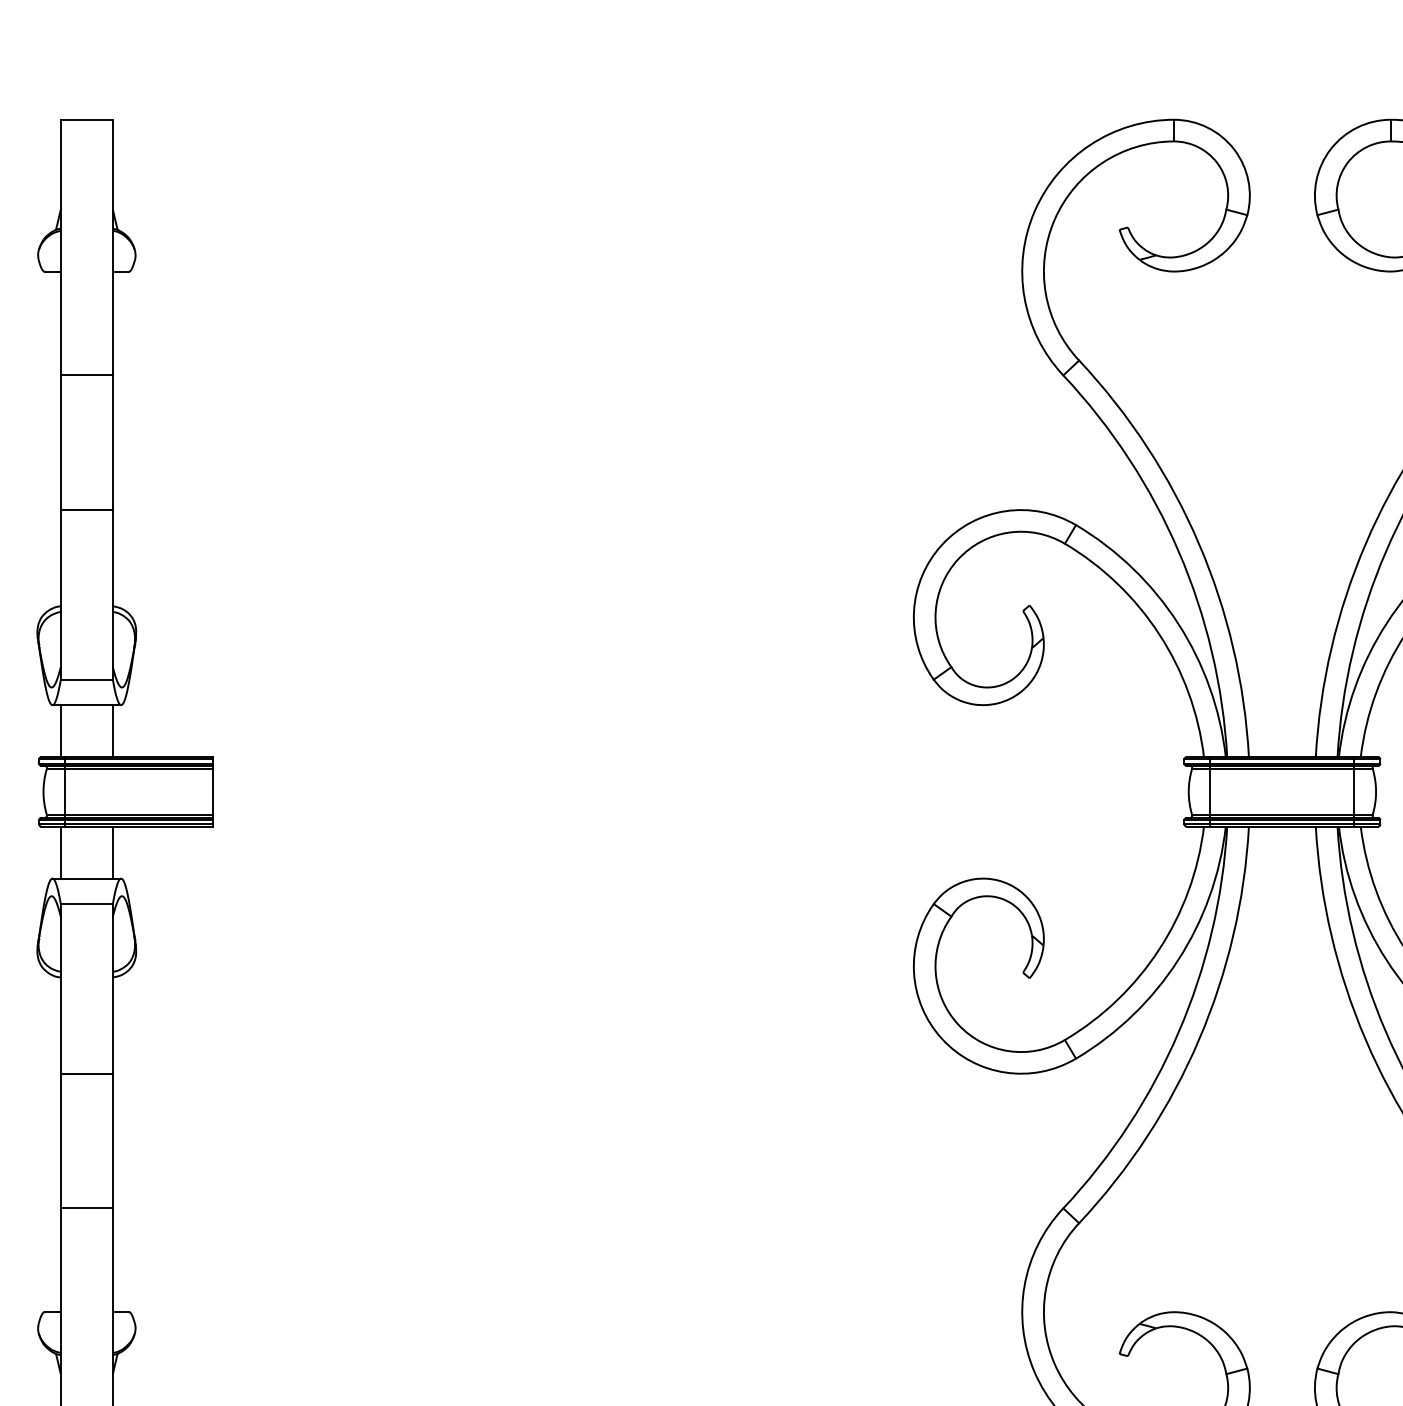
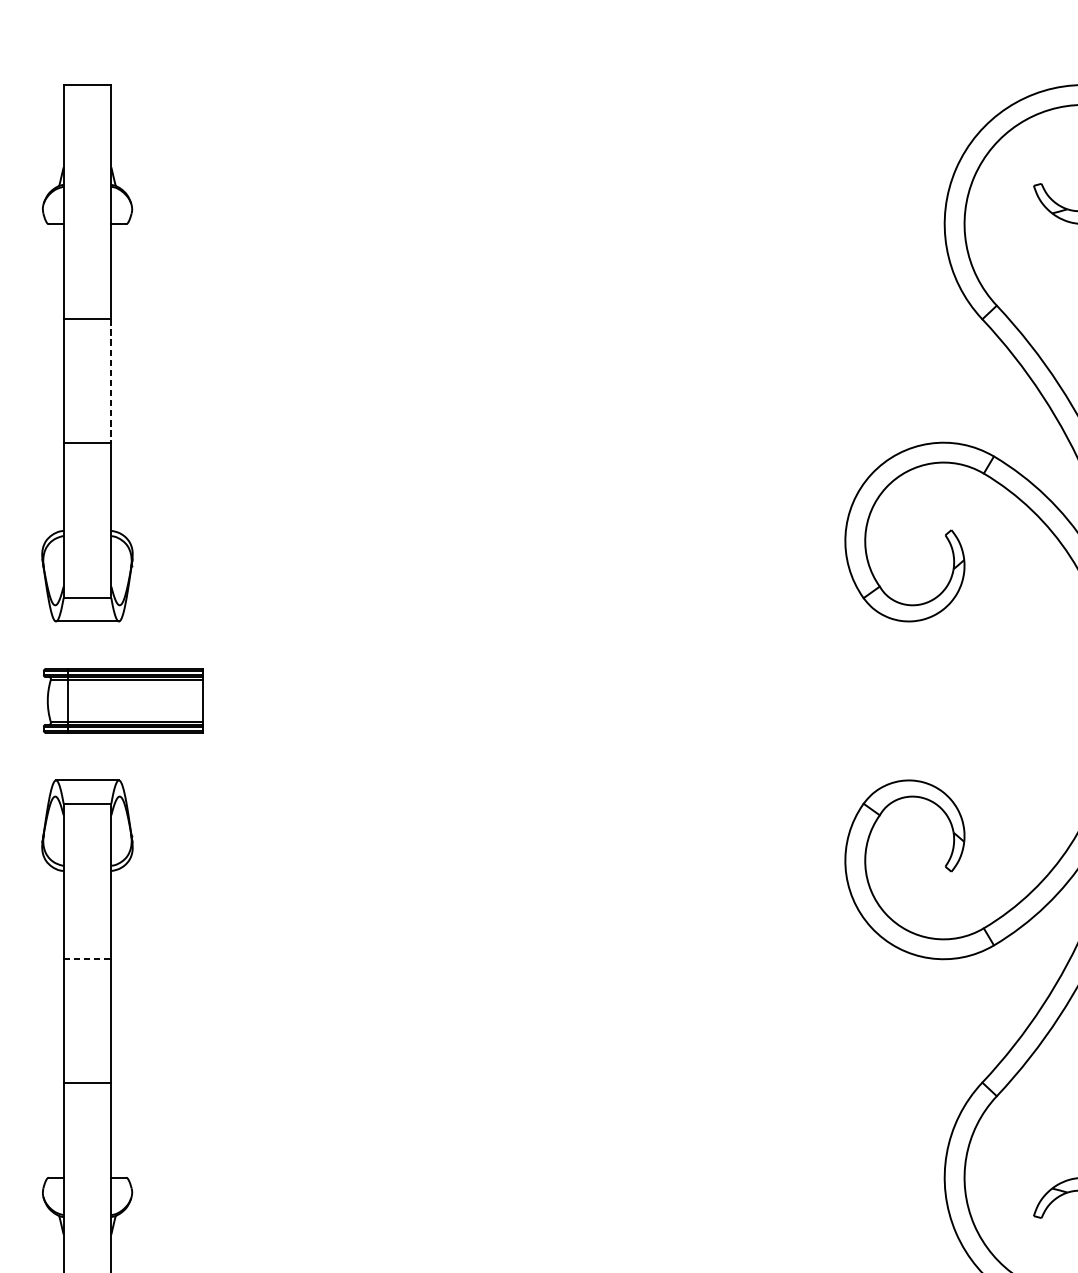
line: (112, 443) -> (111, 381), solid -> dashed
line: (60, 731) -> (63, 645), removed
line: (112, 731) -> (111, 645), removed
line: (60, 852) -> (63, 756), removed
line: (112, 852) -> (111, 756), removed
line: (87, 1073) -> (88, 959), solid -> dashed

